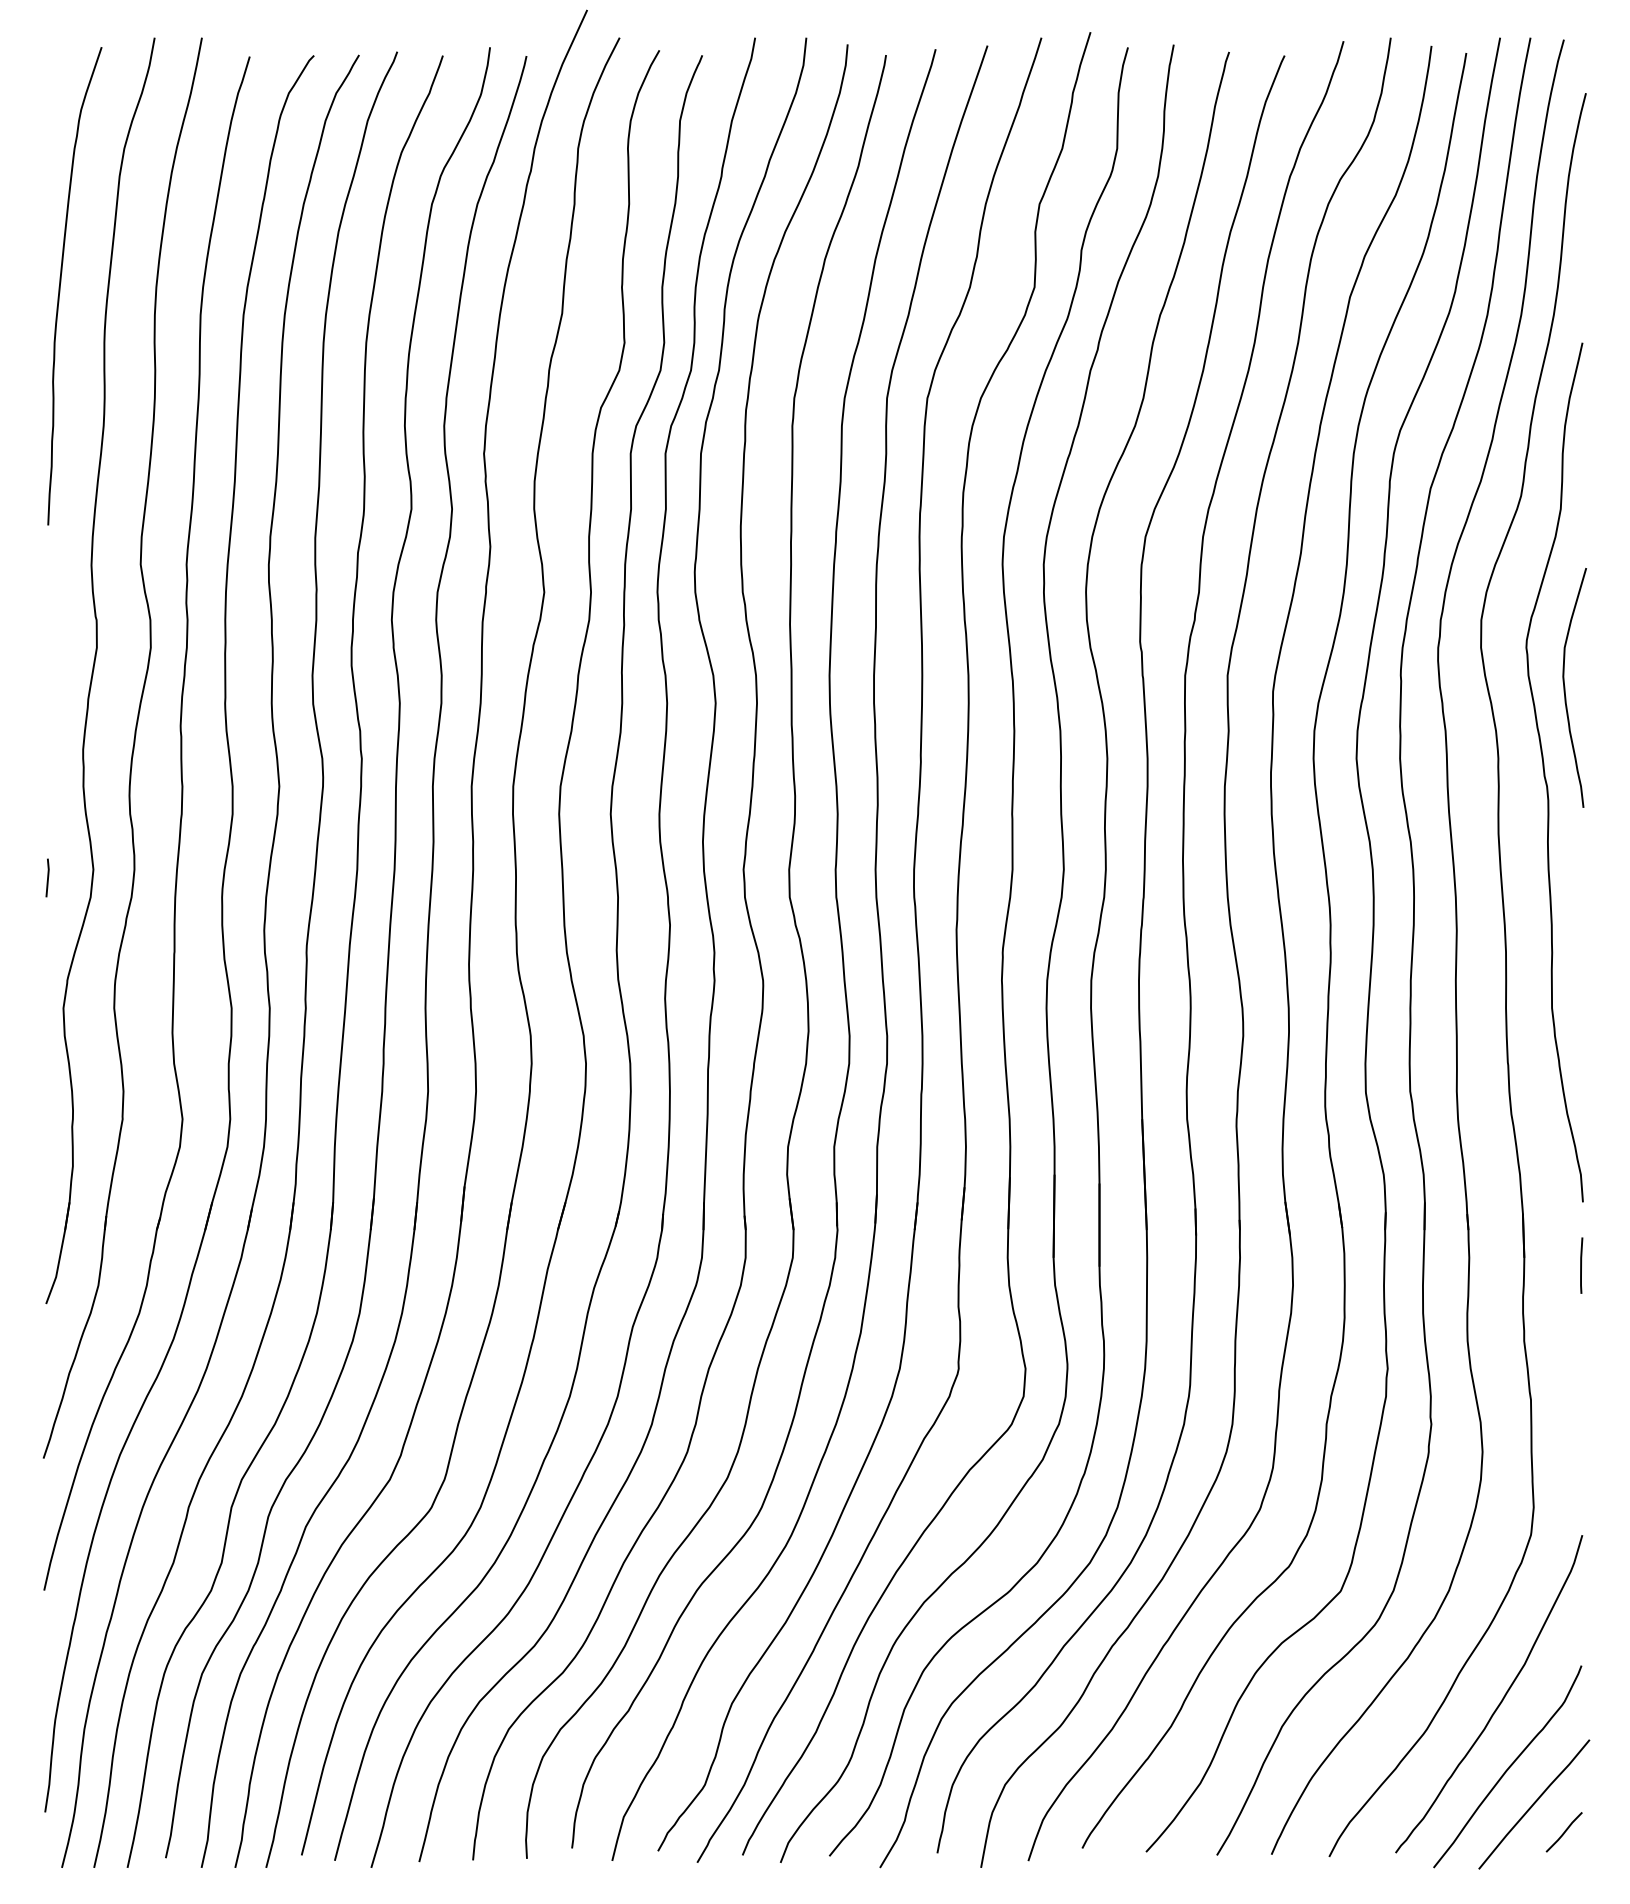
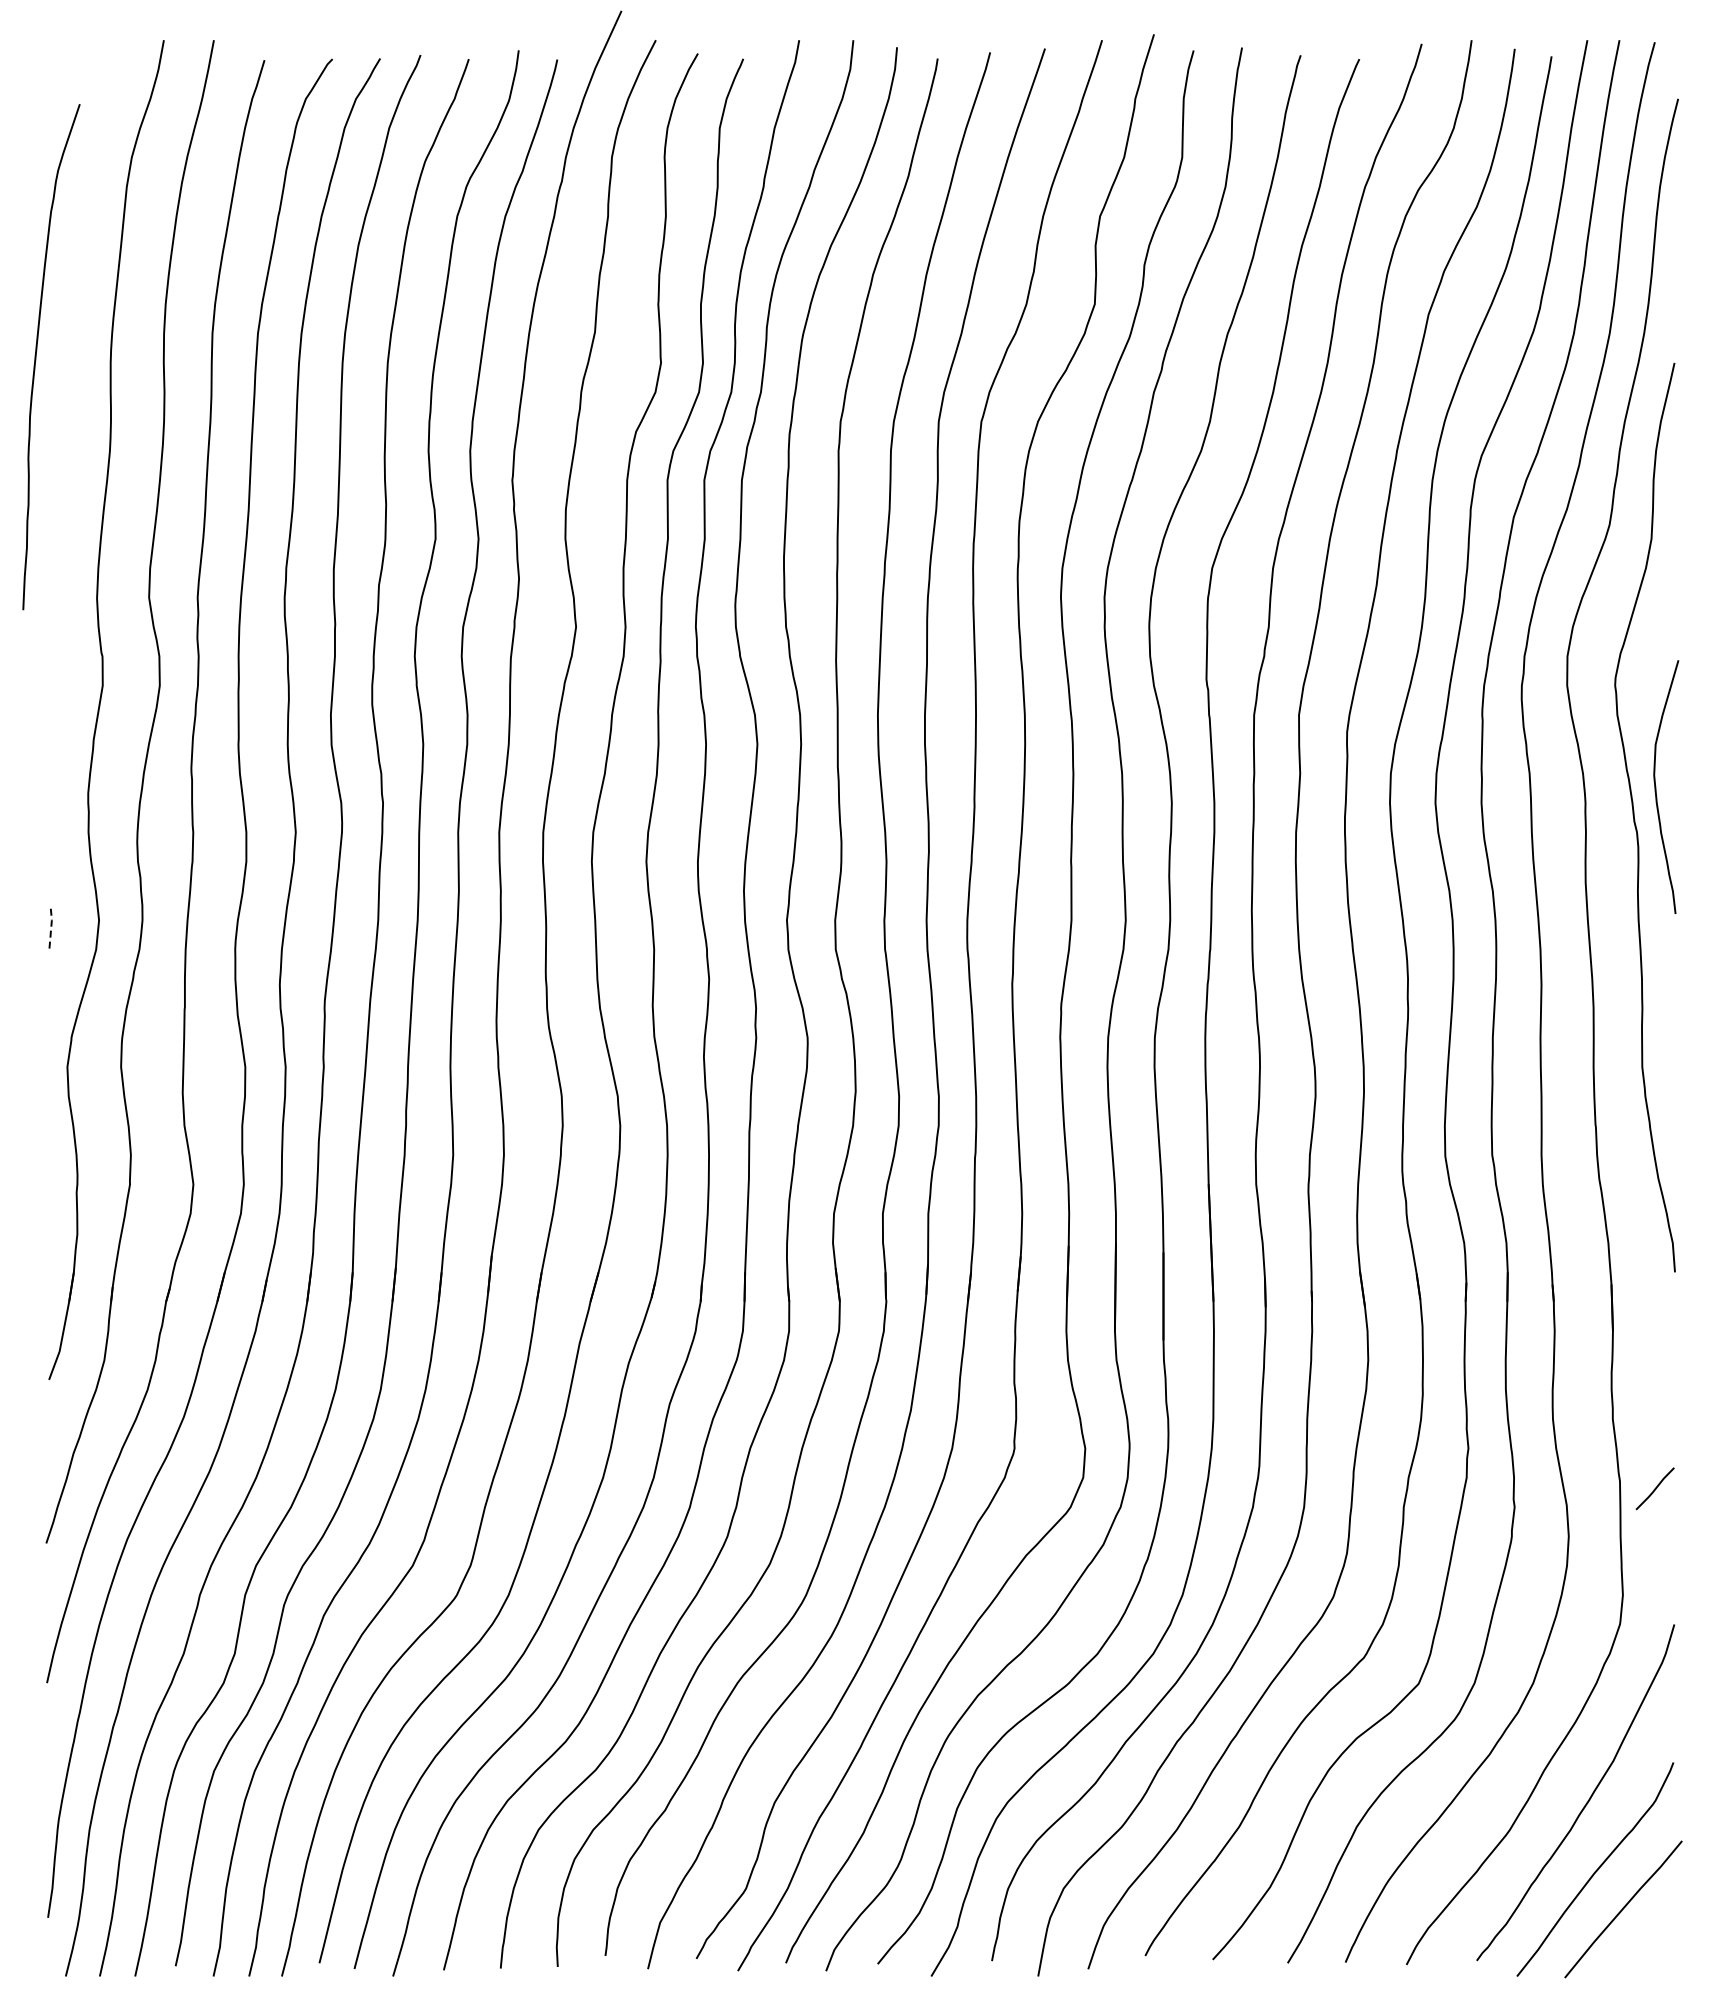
curve: (60, 286) -> (36, 357), moved
curve: (1565, 687) -> (1656, 786), moved
line: (48, 878) -> (51, 929), solid -> dashed
line: (1581, 1265) -> (1673, 1339), removed
line: (1563, 1831) -> (1654, 1488), moved

